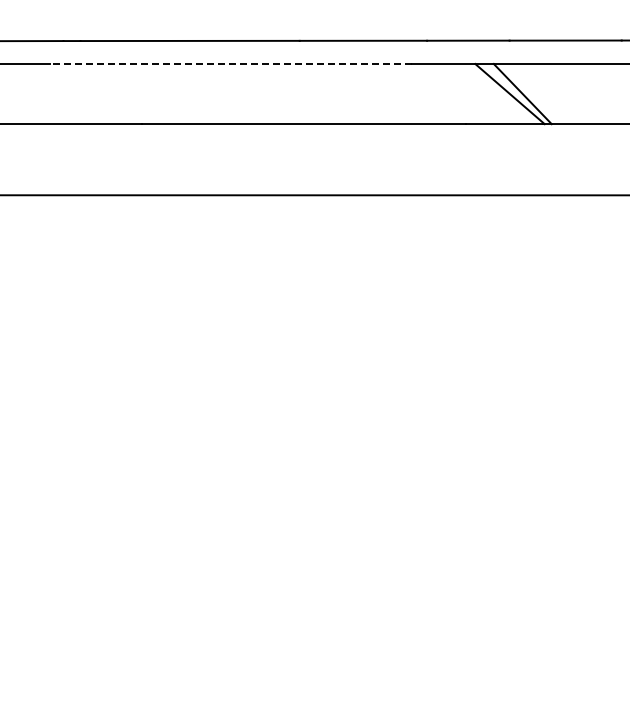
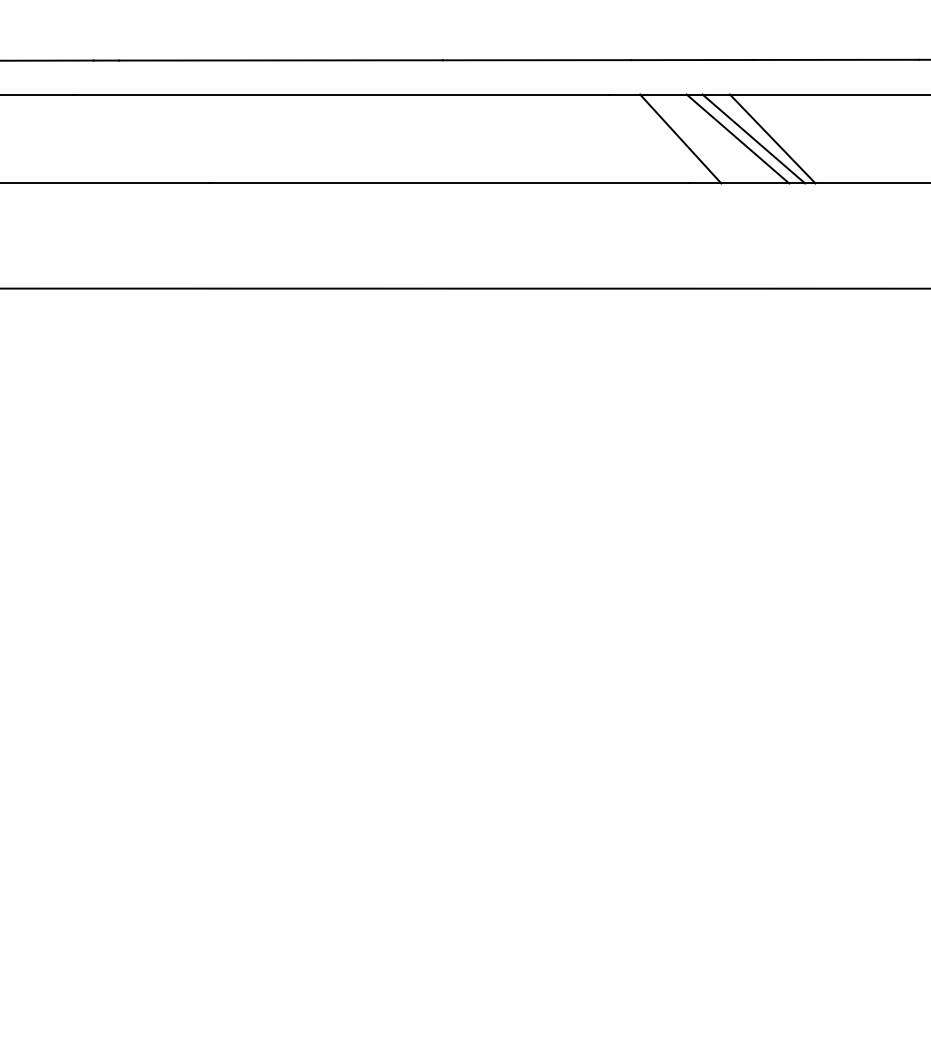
line: (230, 64) -> (340, 95), dashed -> solid
line: (460, 94) -> (680, 139), added
line: (498, 94) -> (736, 139), added

